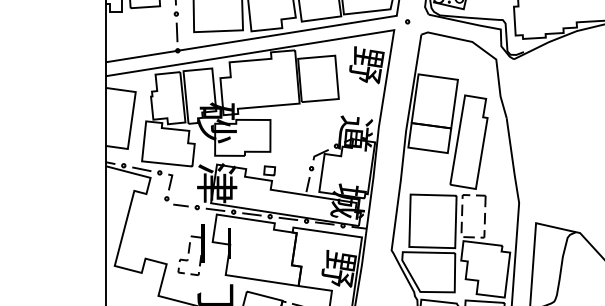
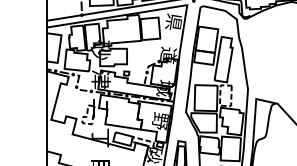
text: (365, 65) -> (173, 22), 野 -> 県

